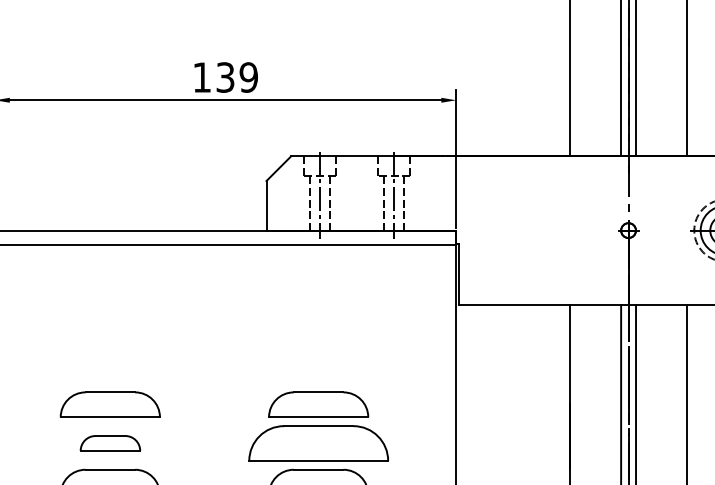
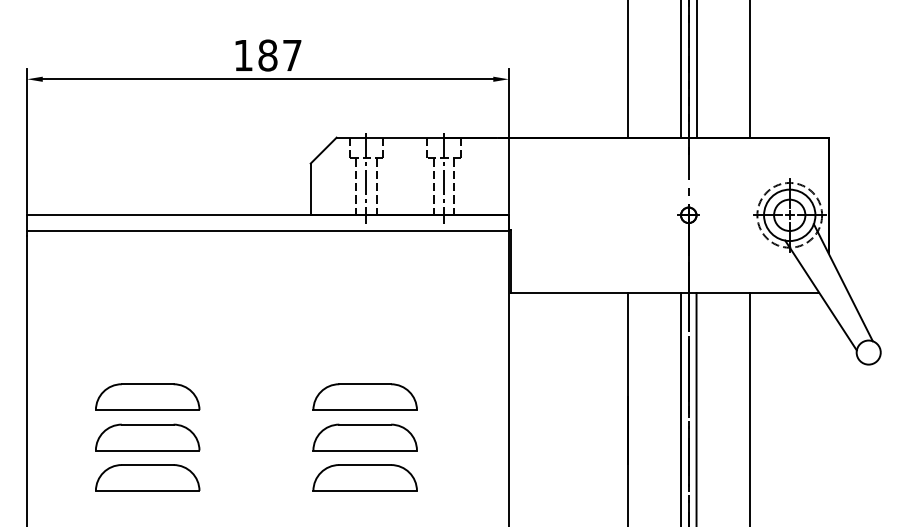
text: (236, 77) -> (279, 55), 139 -> 187
part: (110, 443) -> (147, 437), size x1.67
part: (317, 443) -> (364, 437), size x0.71

